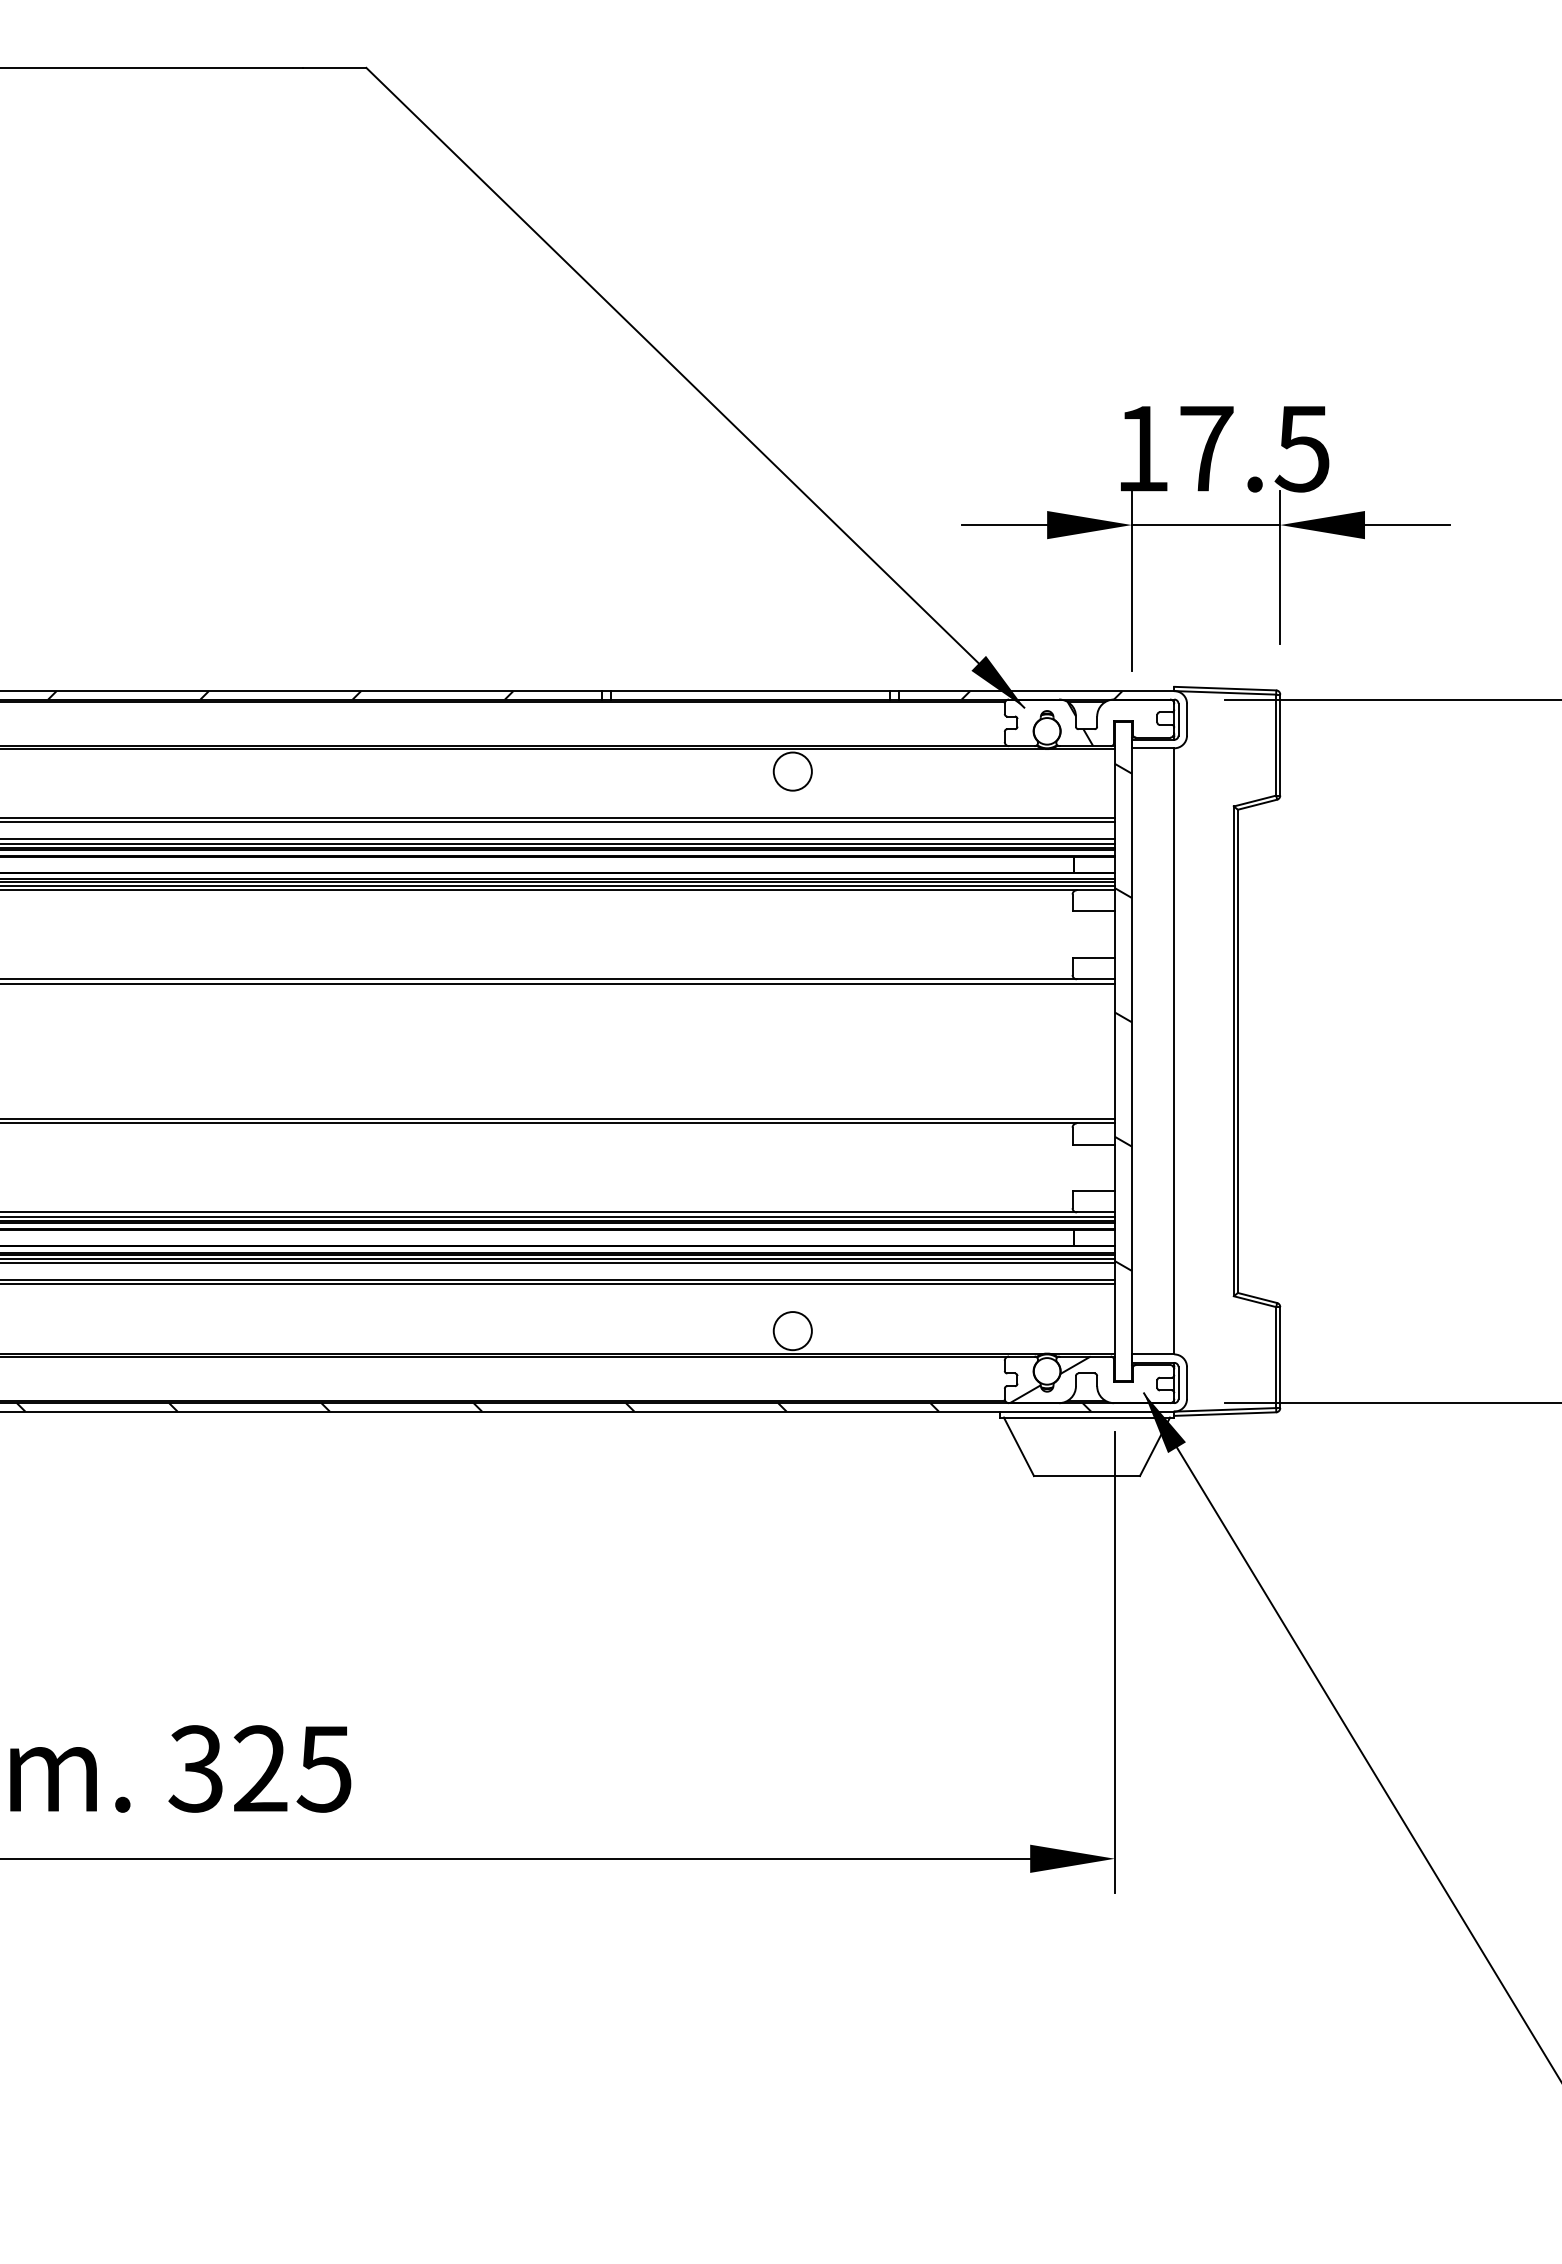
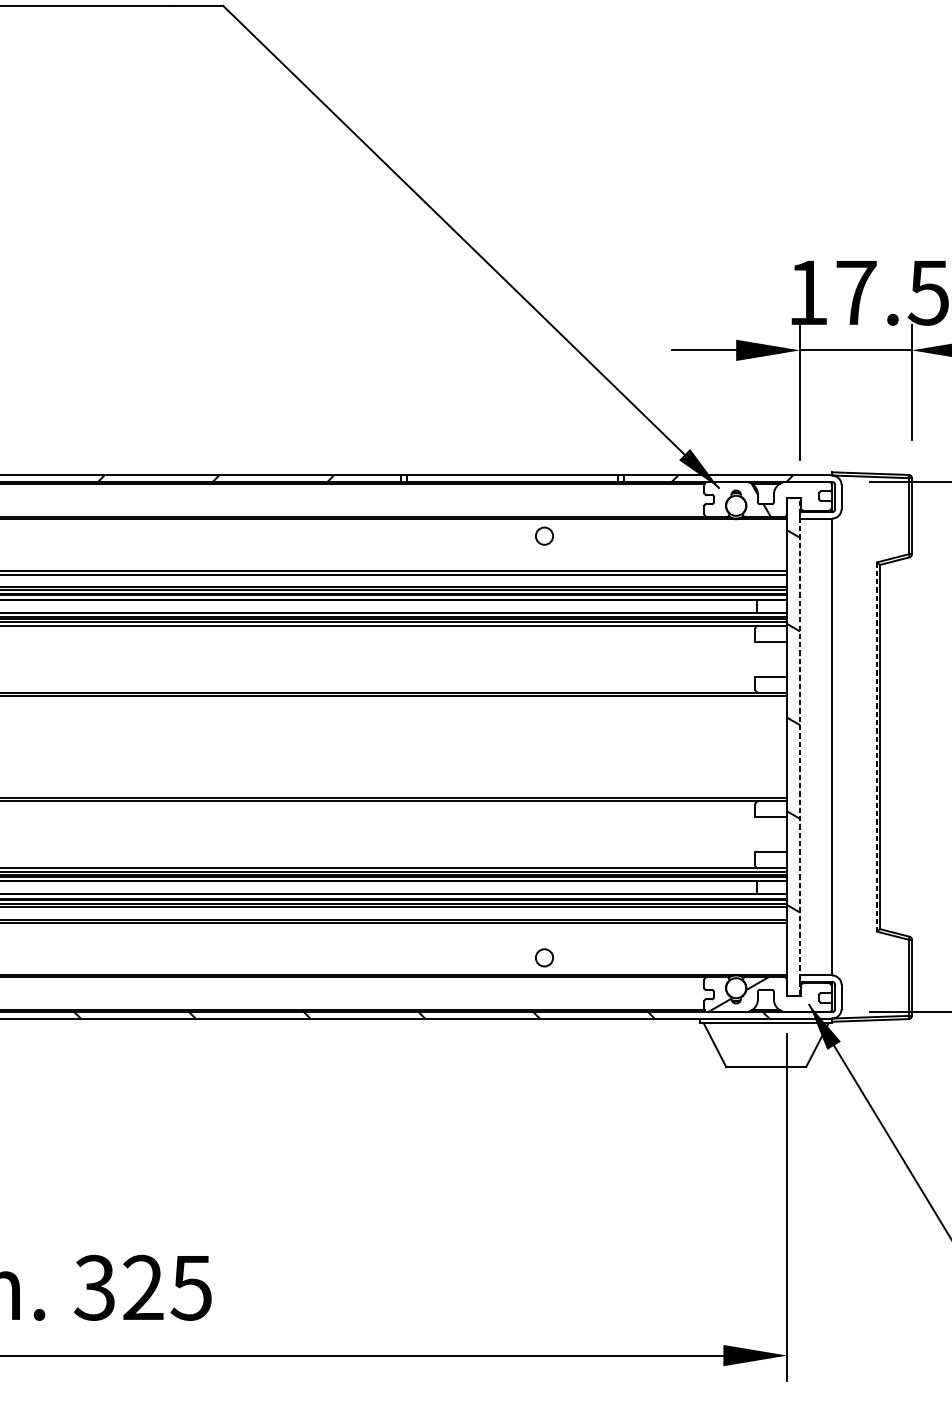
circle: (792, 771) -> (544, 536), size x0.6
line: (1131, 1051) -> (799, 747), solid -> dashed
line: (1233, 1051) -> (876, 747), solid -> dashed
circle: (792, 1331) -> (544, 958), size x0.6

